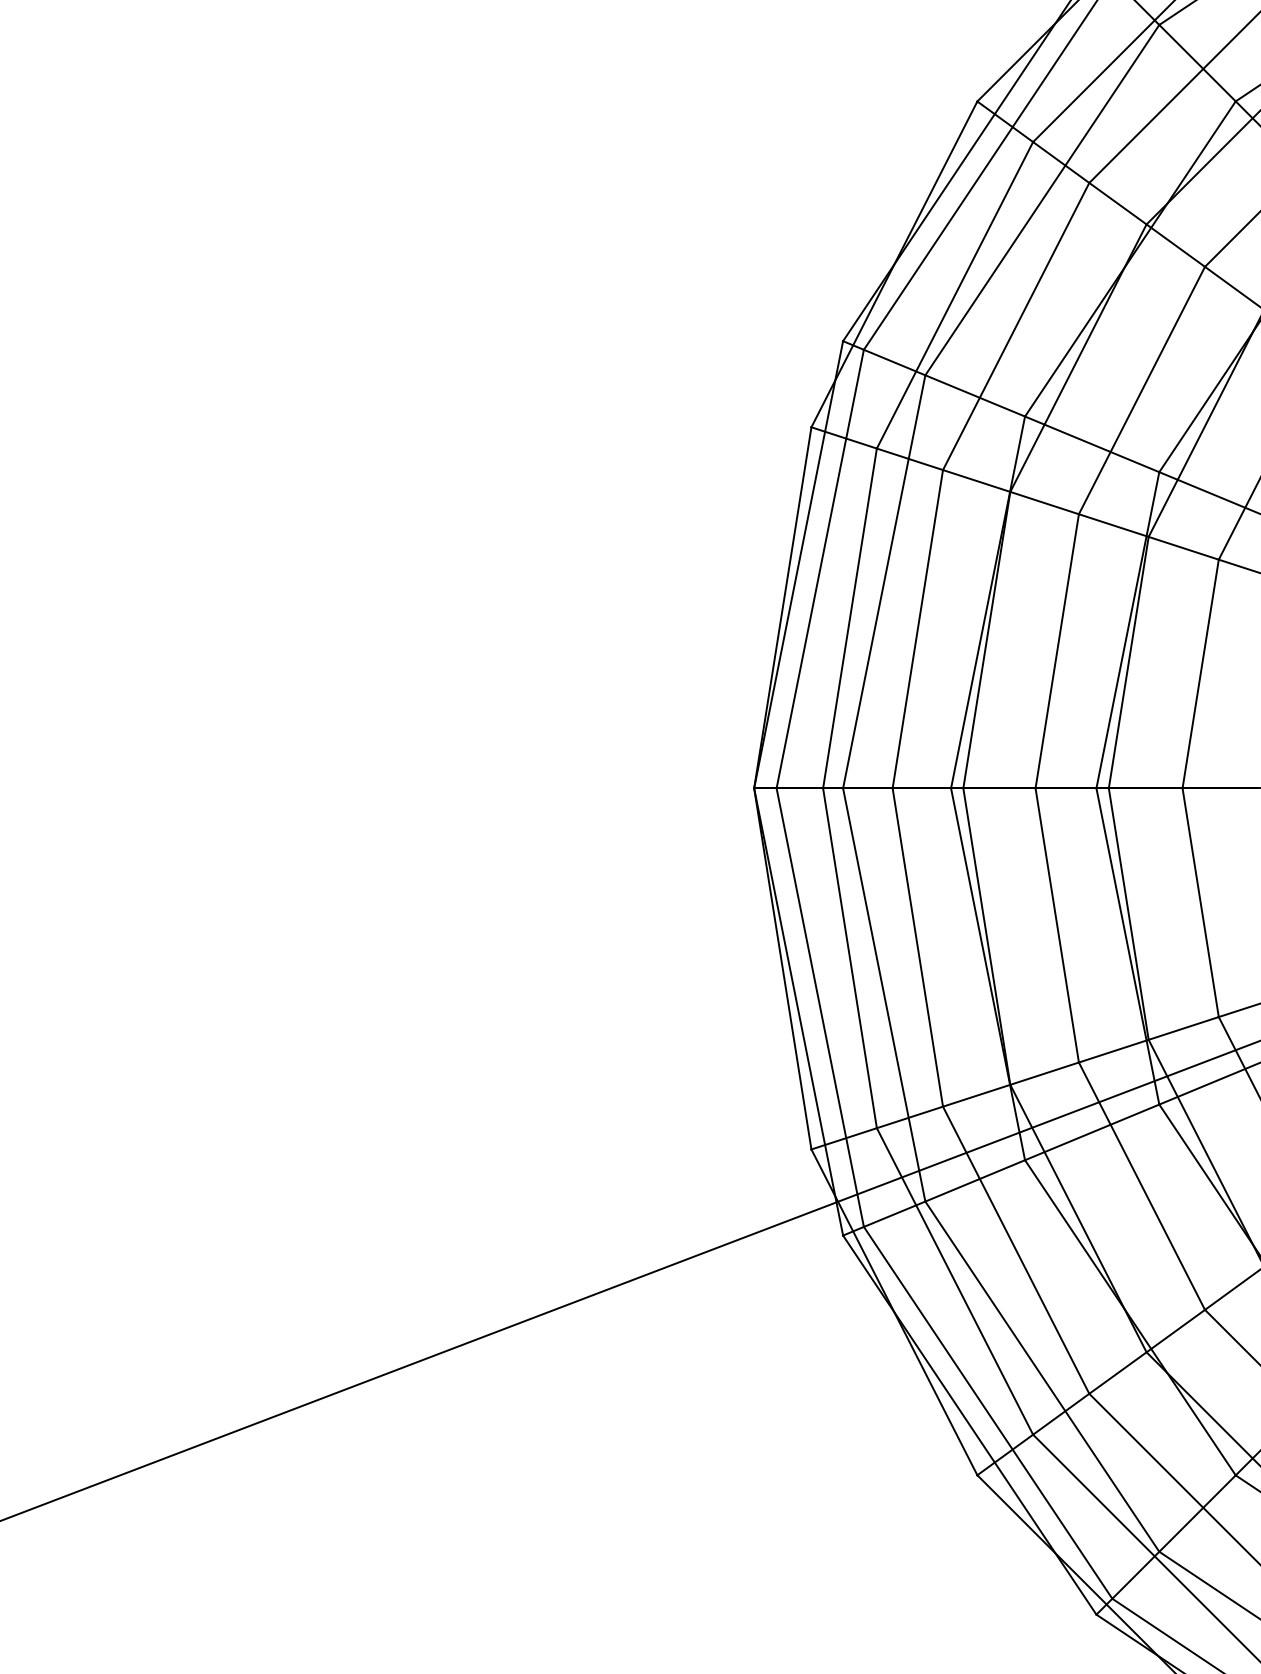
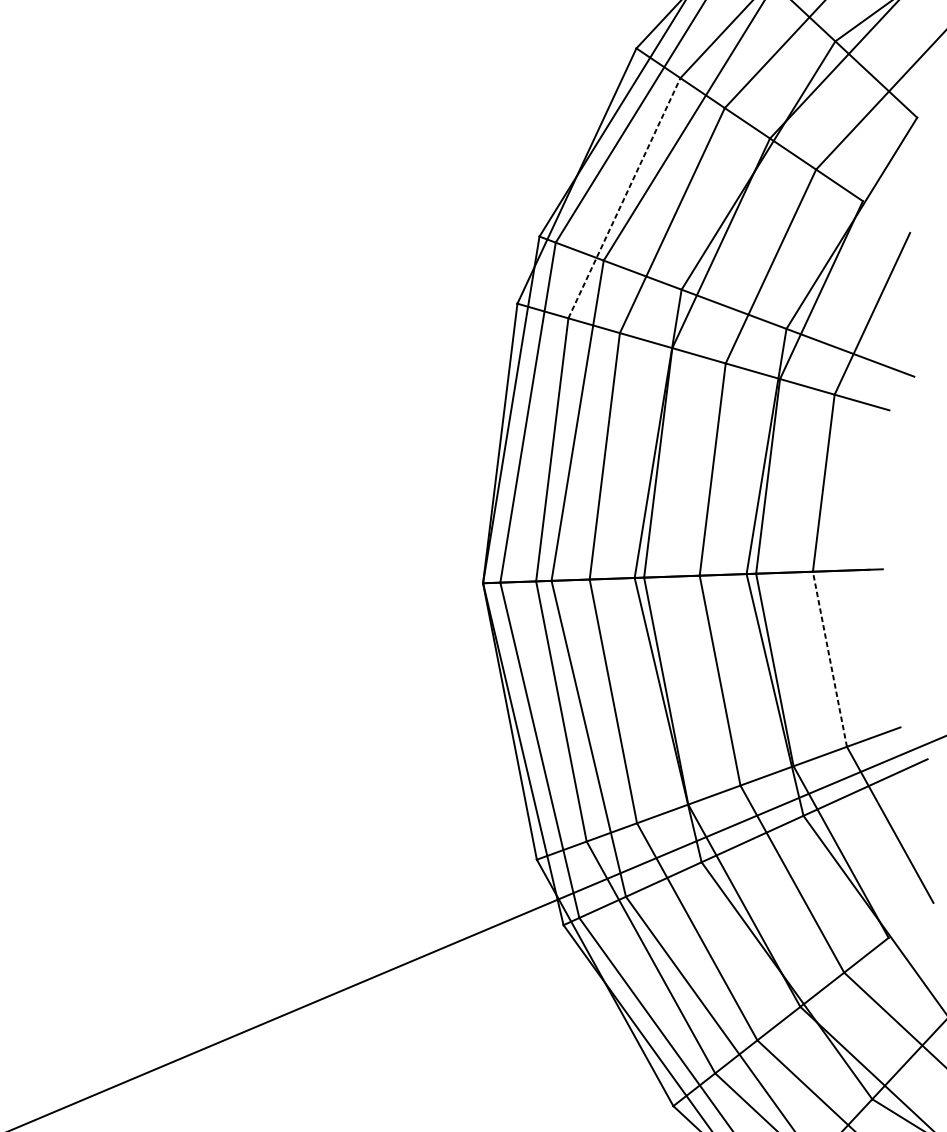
line: (955, 294) -> (624, 197), solid -> dashed
line: (1200, 902) -> (829, 659), solid -> dashed

